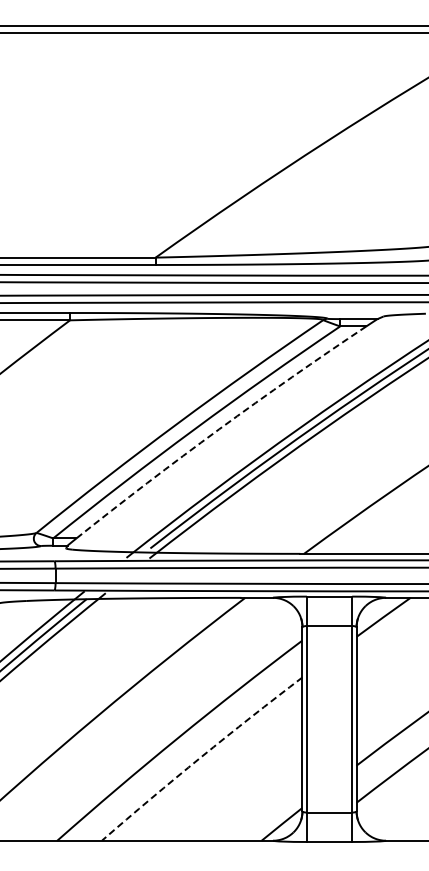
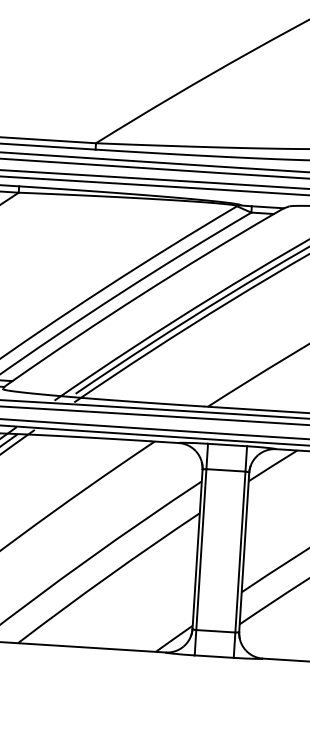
arc: (219, 429) -> (141, 294), dashed -> solid
arc: (201, 757) -> (108, 576), dashed -> solid

